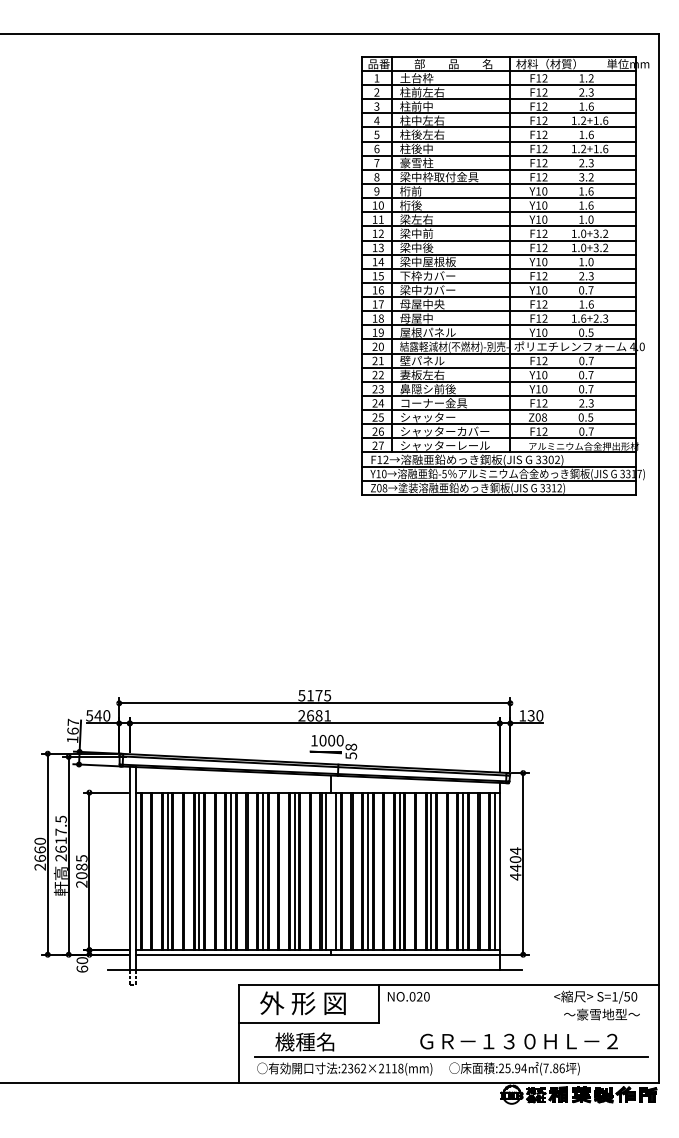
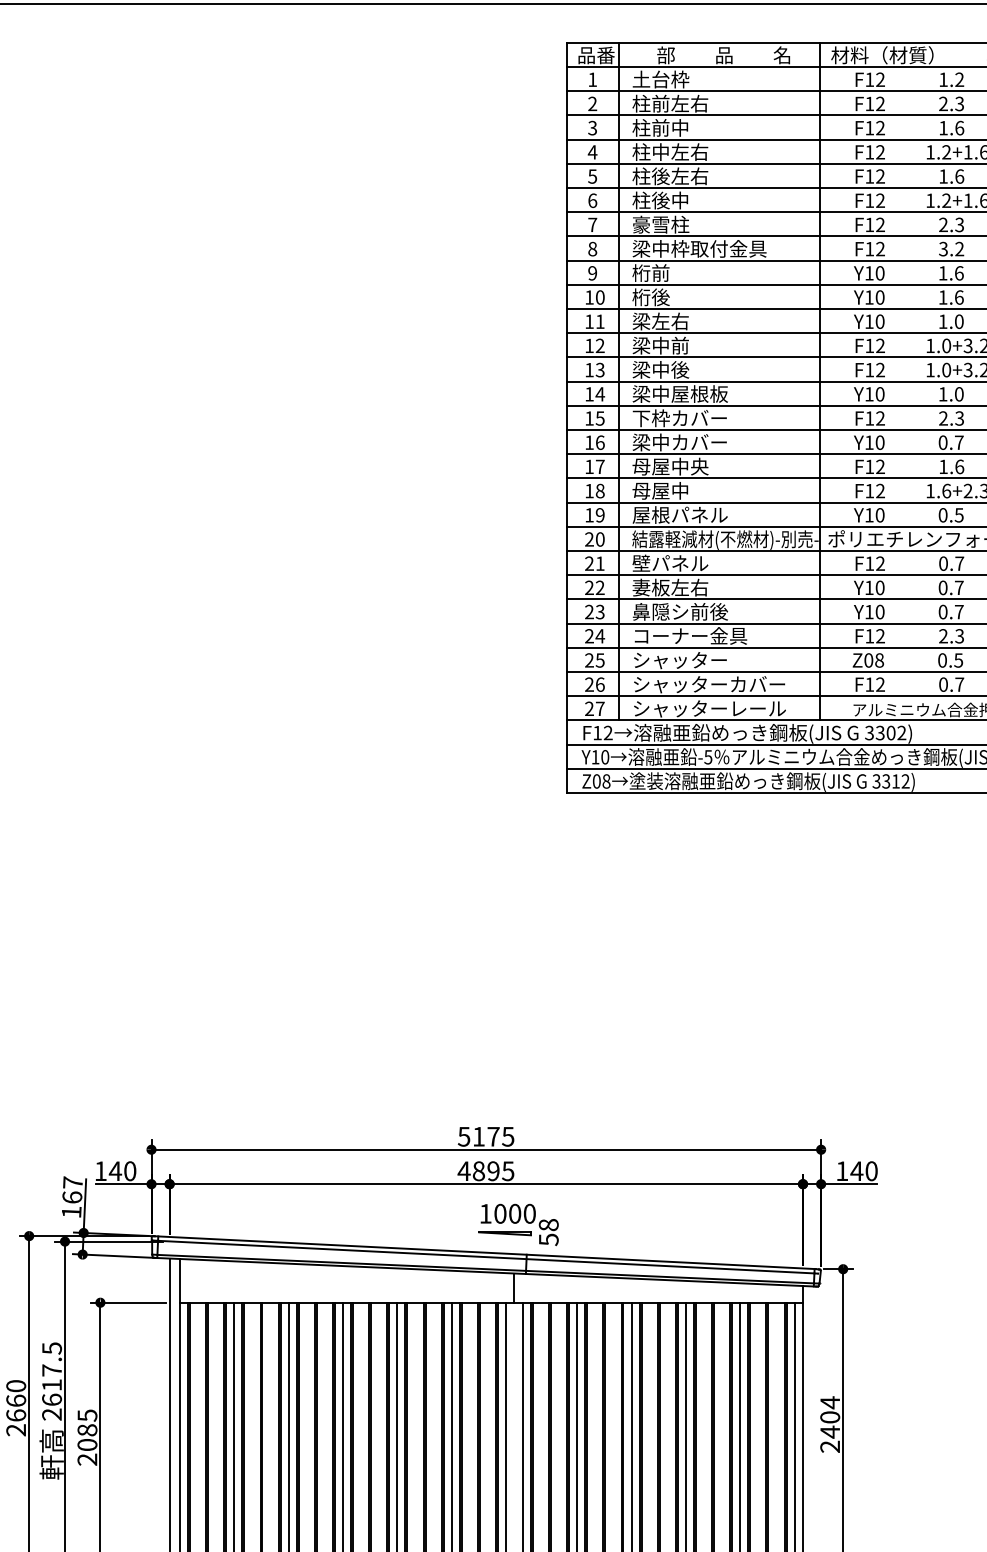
text: (89, 715) -> (100, 1170), 540 -> 140
text: (314, 715) -> (485, 1170), 2681 -> 4895
text: (531, 715) -> (857, 1170), 130 -> 140
text: (515, 876) -> (829, 1446), 4404 -> 2404

